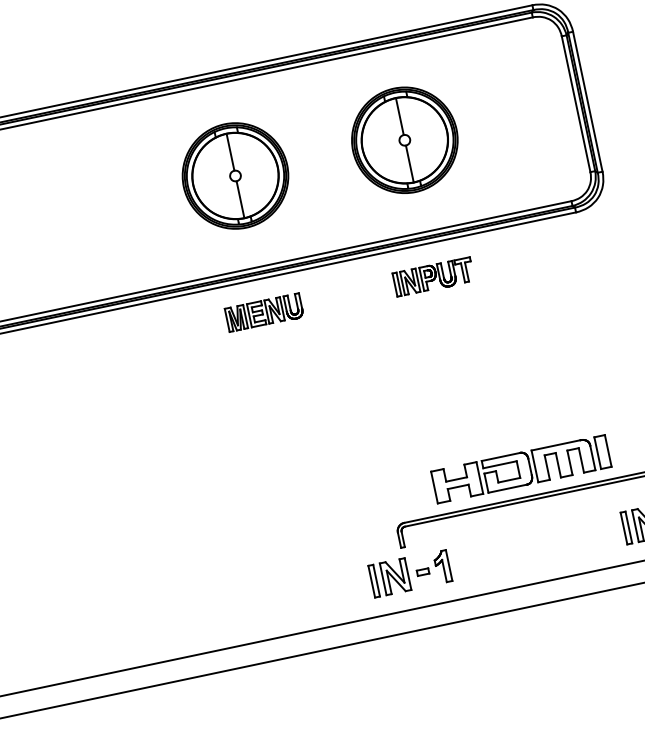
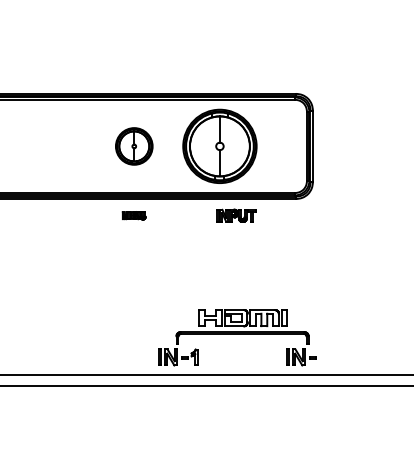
part: (405, 140) -> (220, 146), size x1.4
part: (236, 176) -> (134, 146), size x0.7
part: (434, 276) -> (236, 215), moved
part: (262, 312) -> (133, 215), size x0.6

